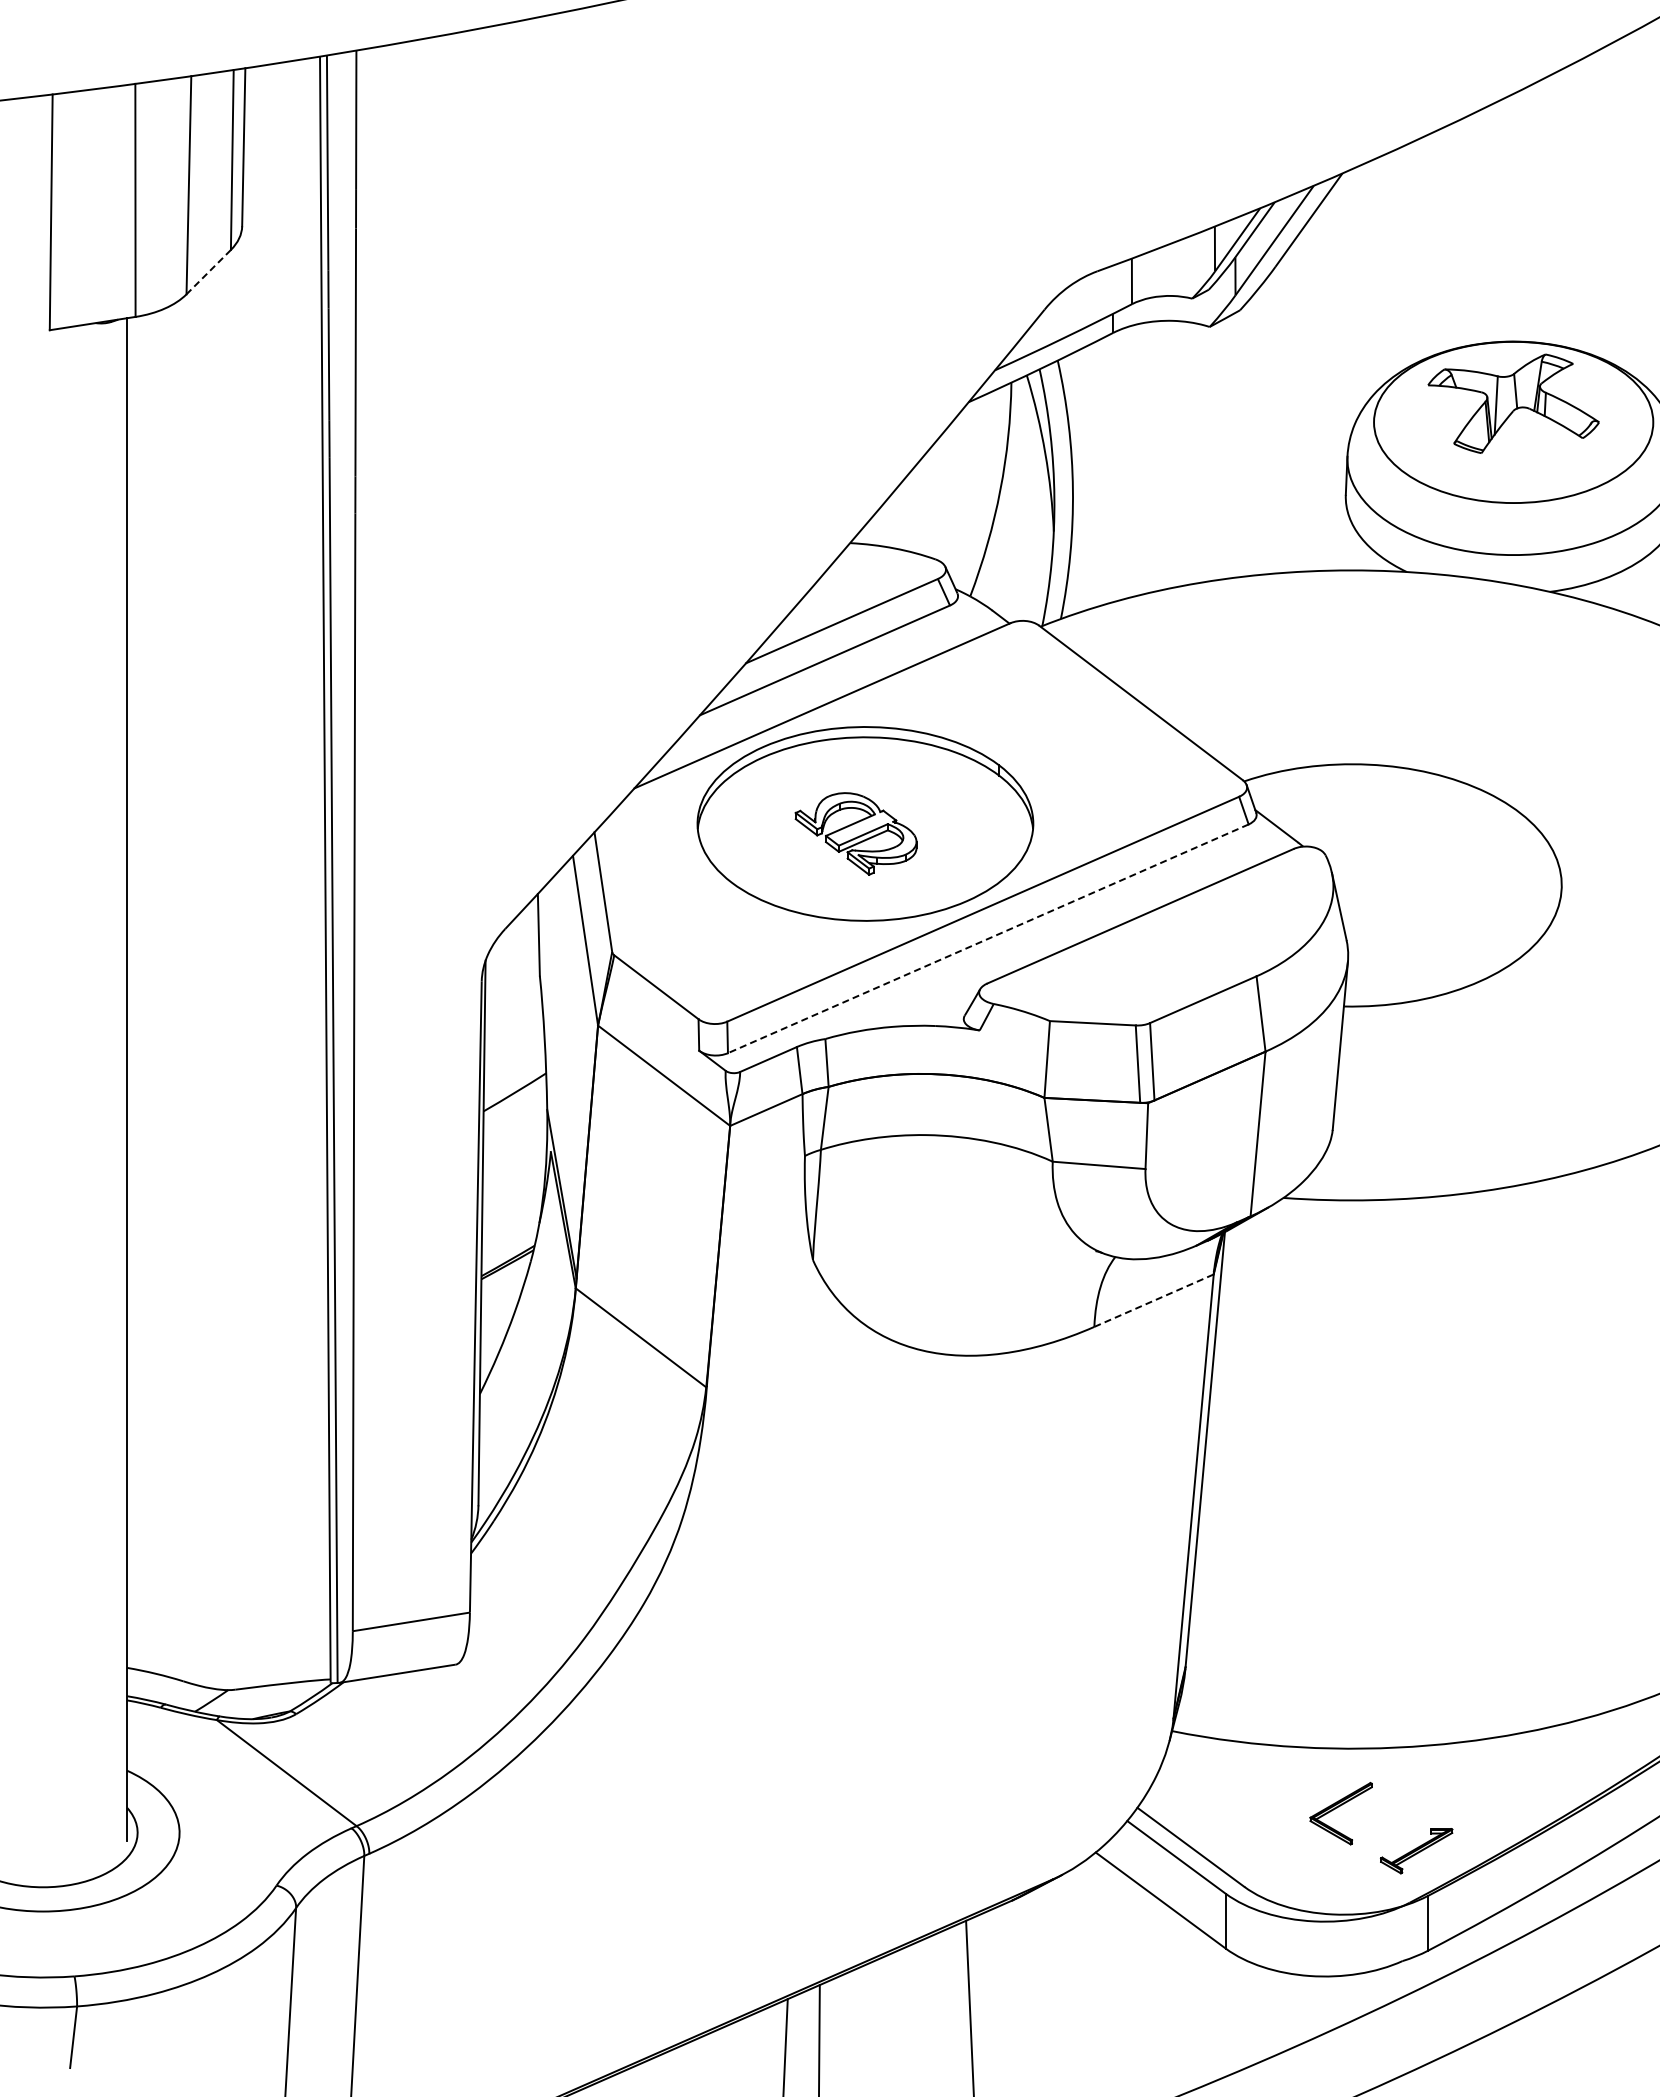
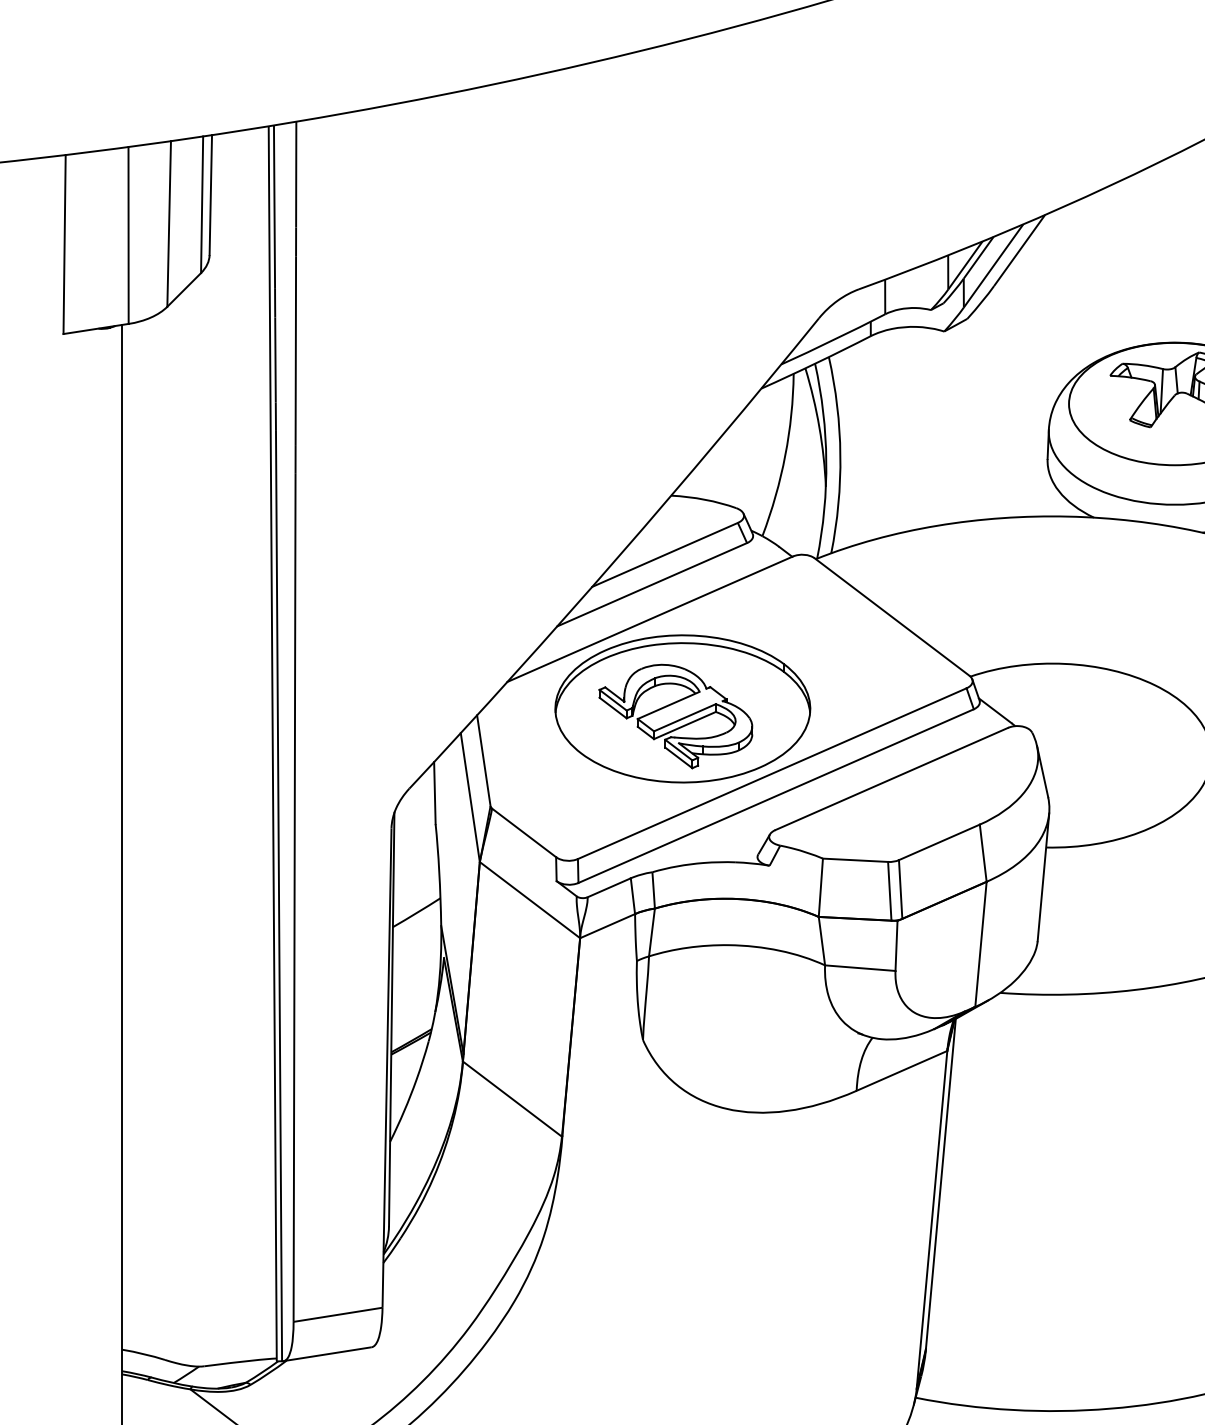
line: (208, 272) -> (184, 290), dashed -> solid
part: (855, 833) -> (675, 716), size x1.67
line: (987, 939) -> (775, 796), dashed -> solid
line: (1154, 1300) -> (902, 1070), dashed -> solid

